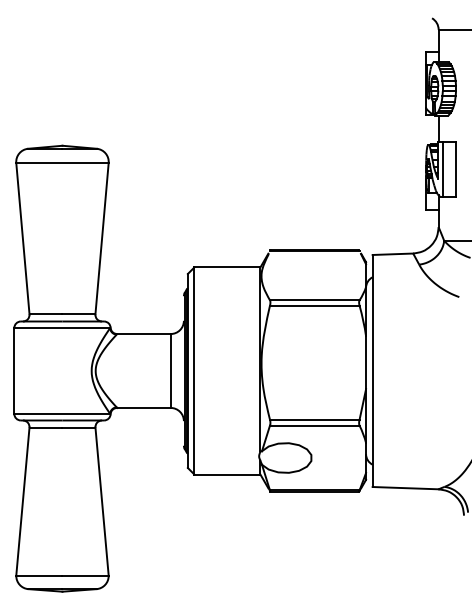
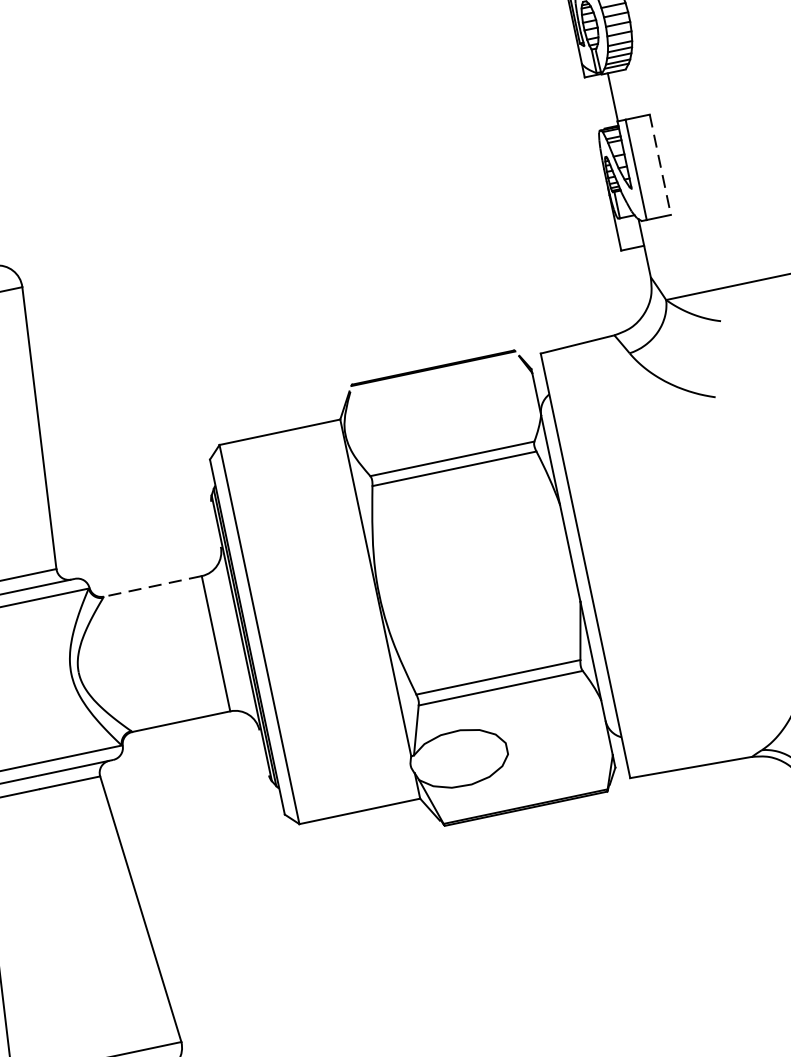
line: (456, 169) -> (661, 164), solid -> dashed
line: (143, 334) -> (152, 587), solid -> dashed

